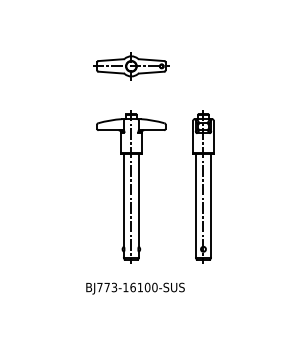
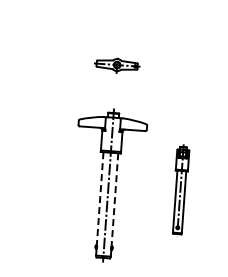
part: (131, 66) -> (117, 65), size x0.6
part: (203, 186) -> (180, 190), size x0.6
line: (124, 201) -> (100, 199), solid -> dashed
line: (138, 201) -> (114, 200), solid -> dashed

